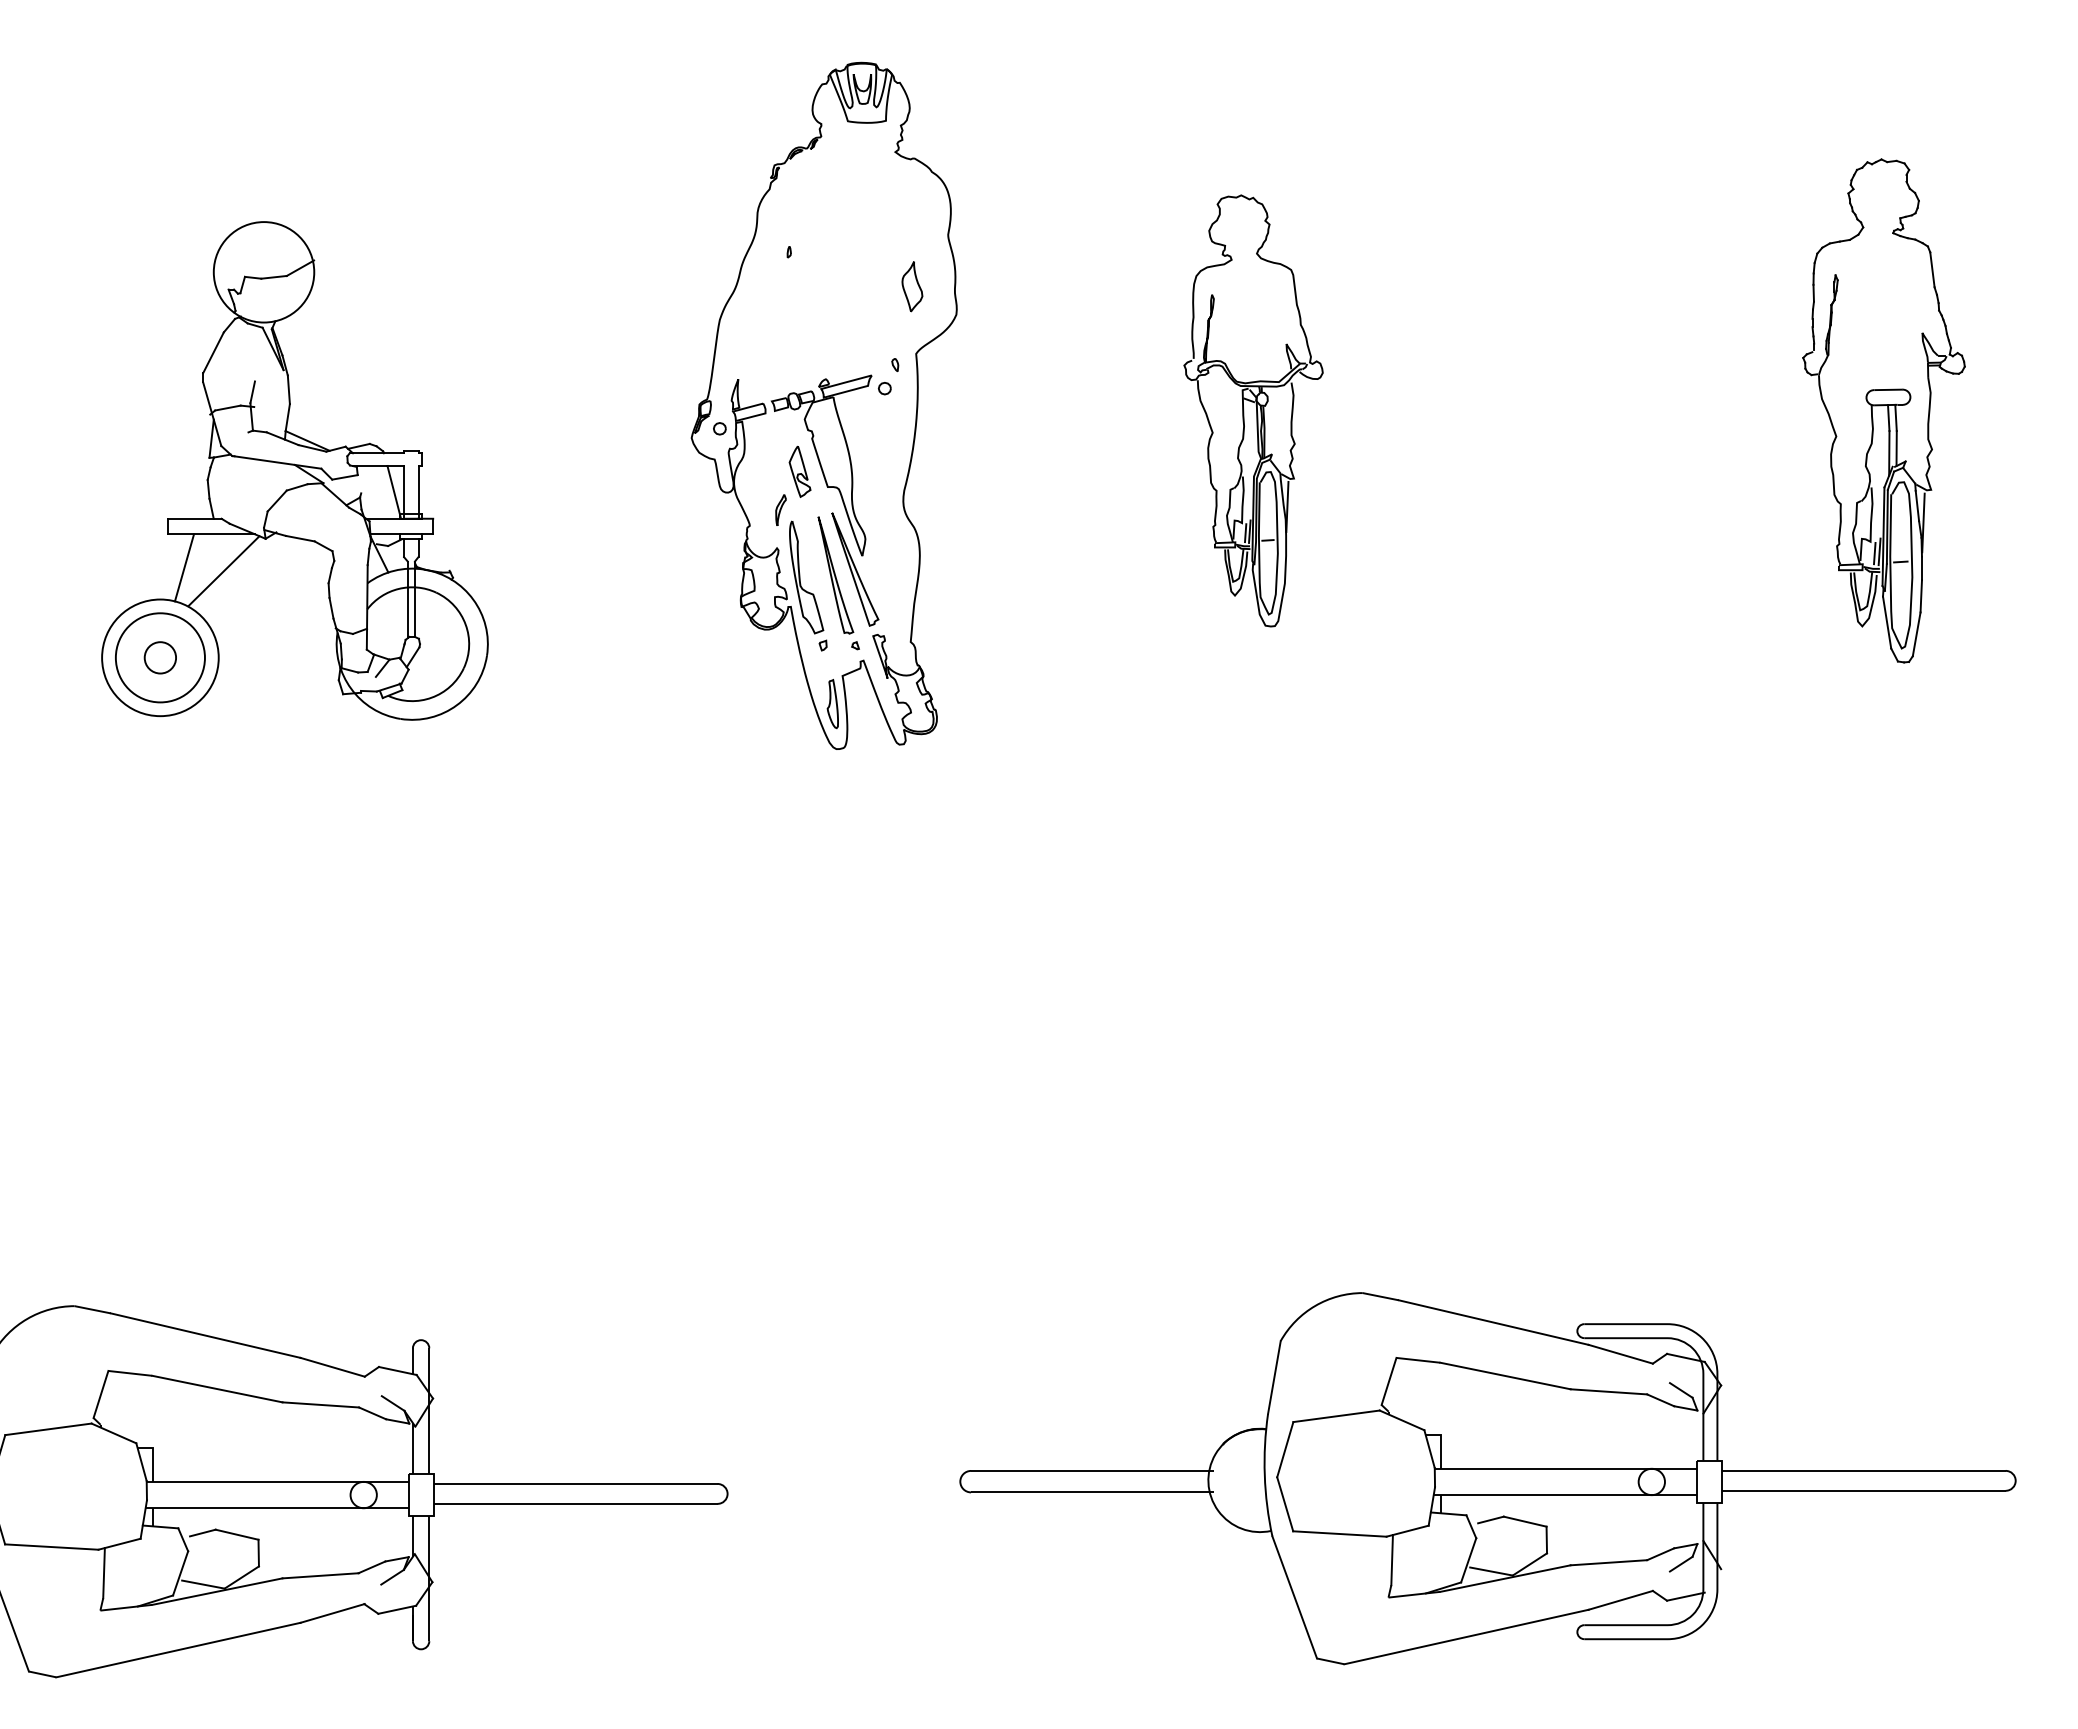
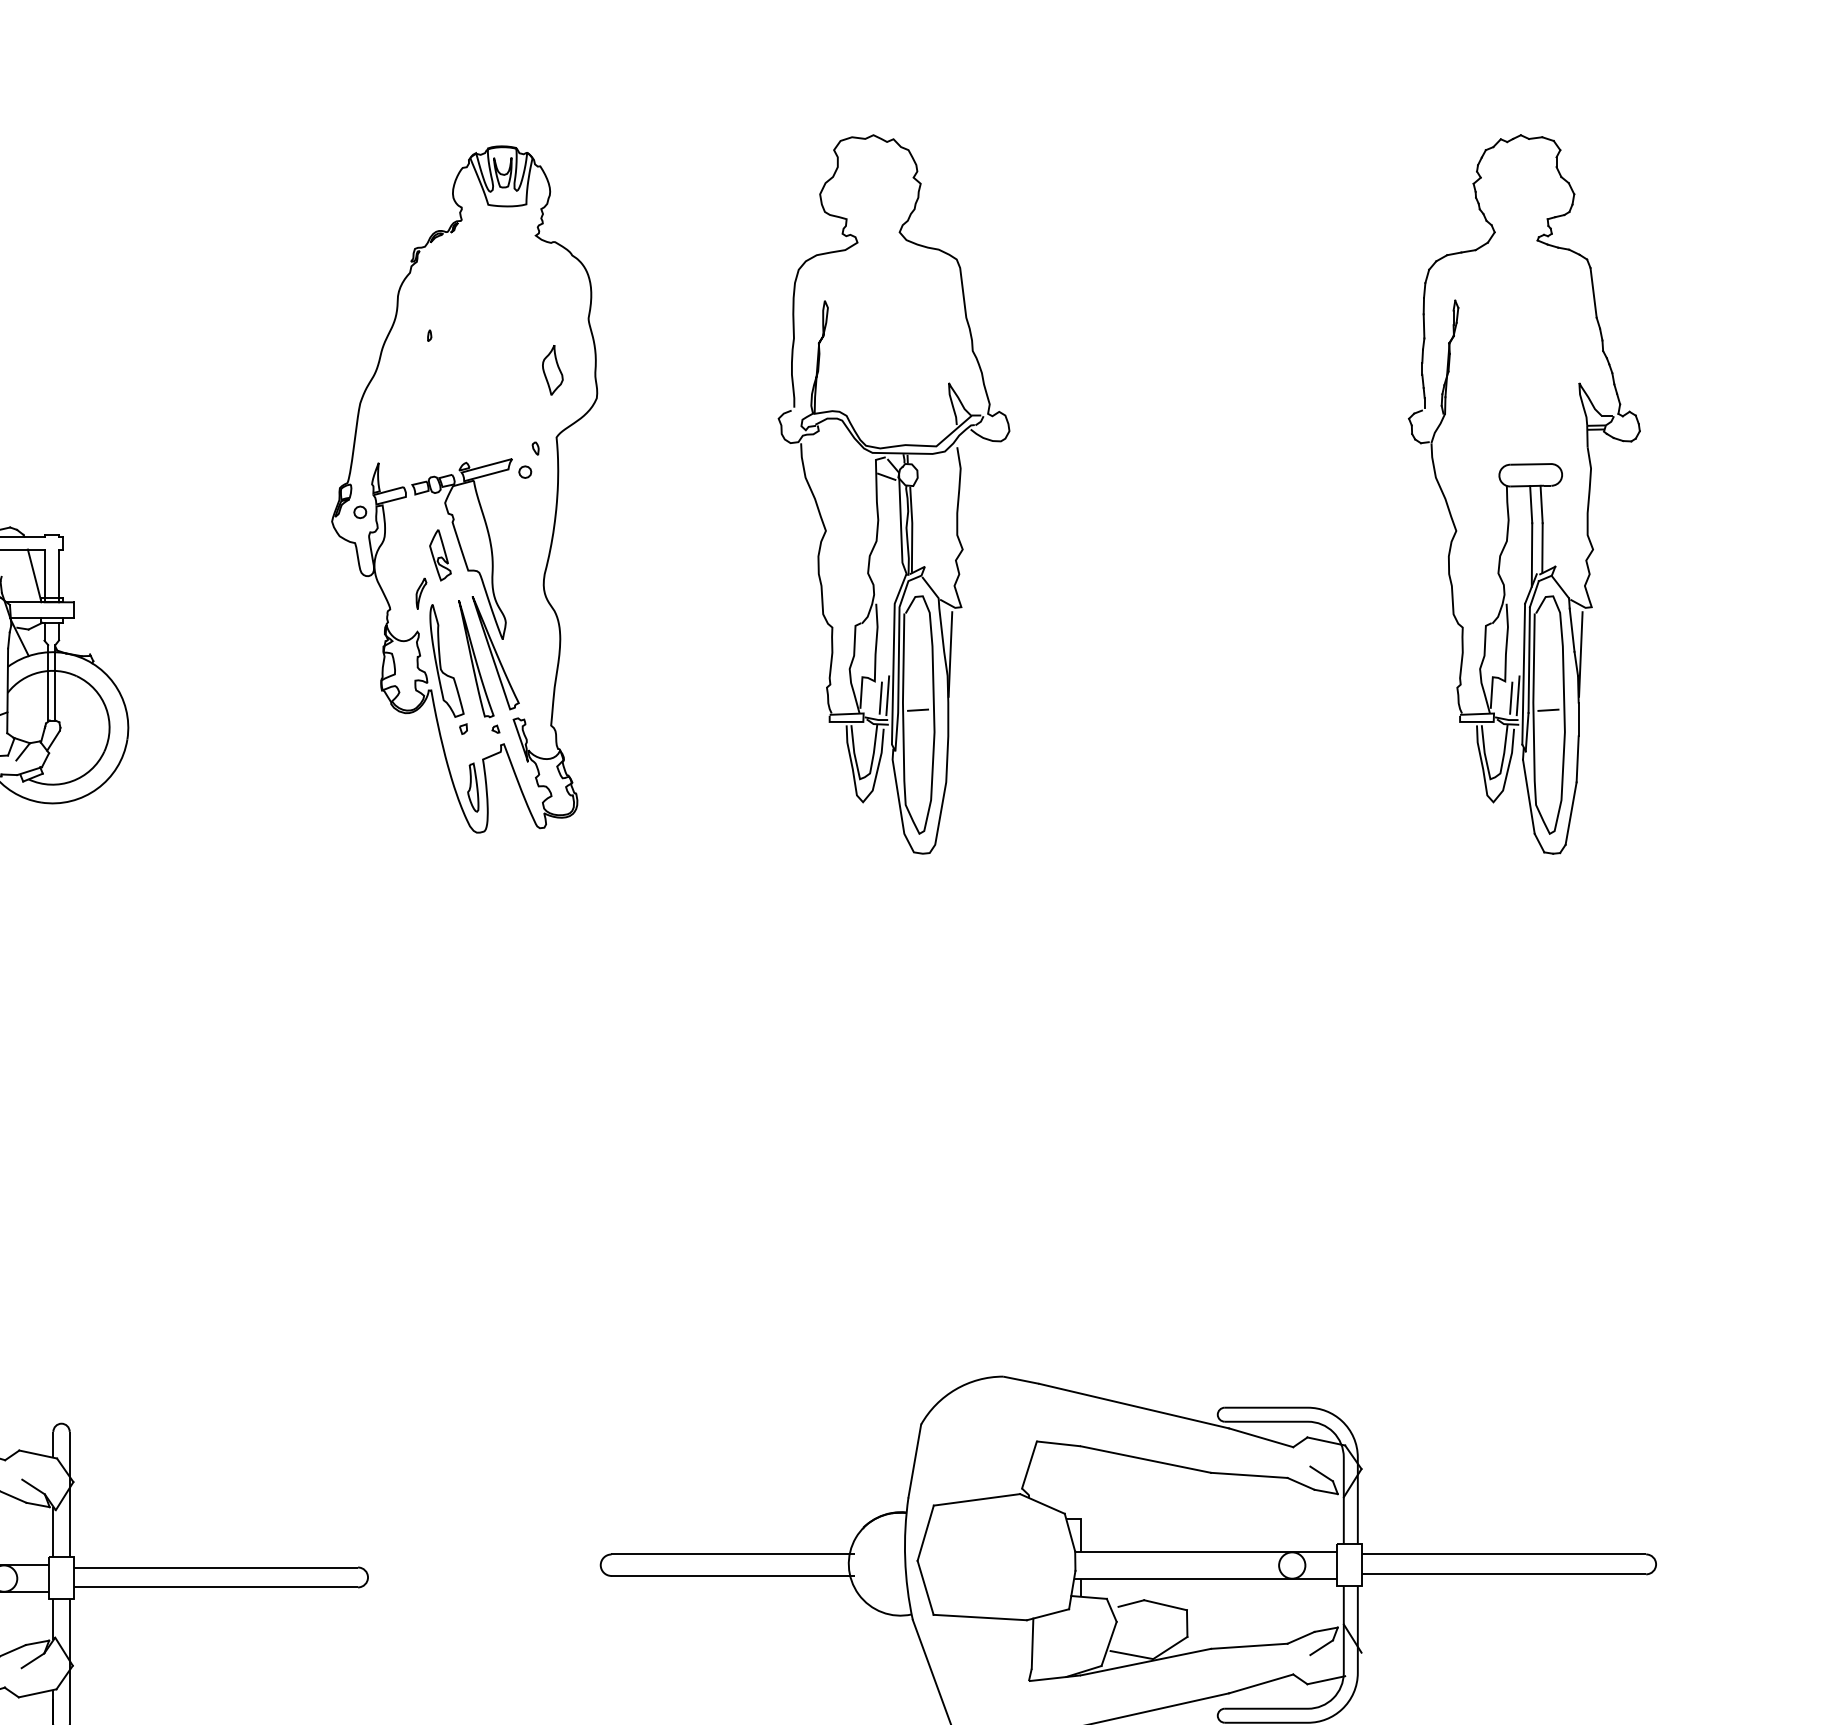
part: (1253, 410) -> (893, 494), size x1.67
part: (1883, 410) -> (1523, 494), size x1.43

